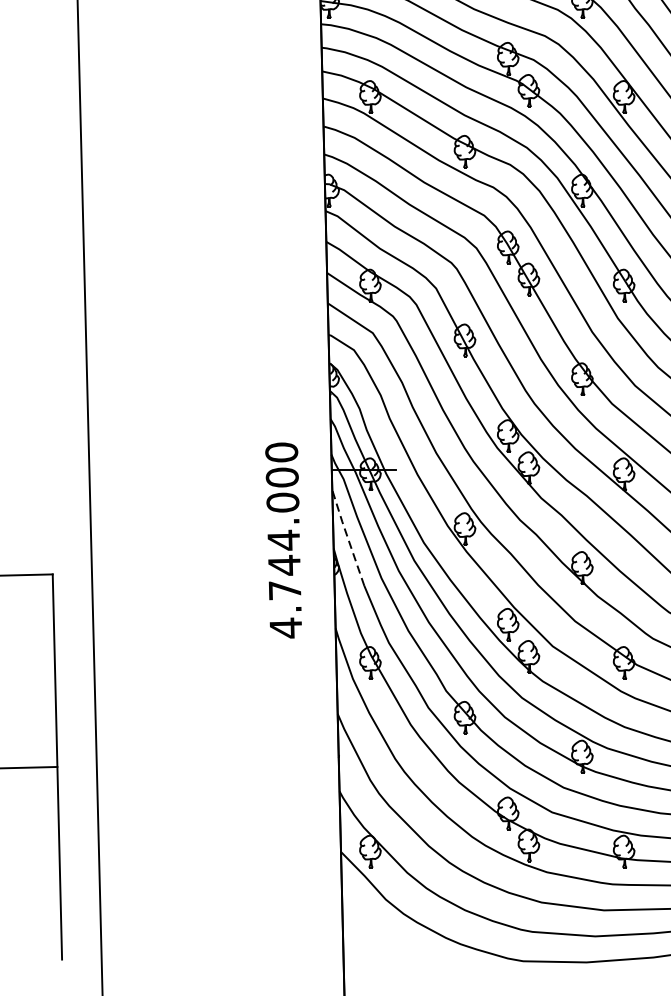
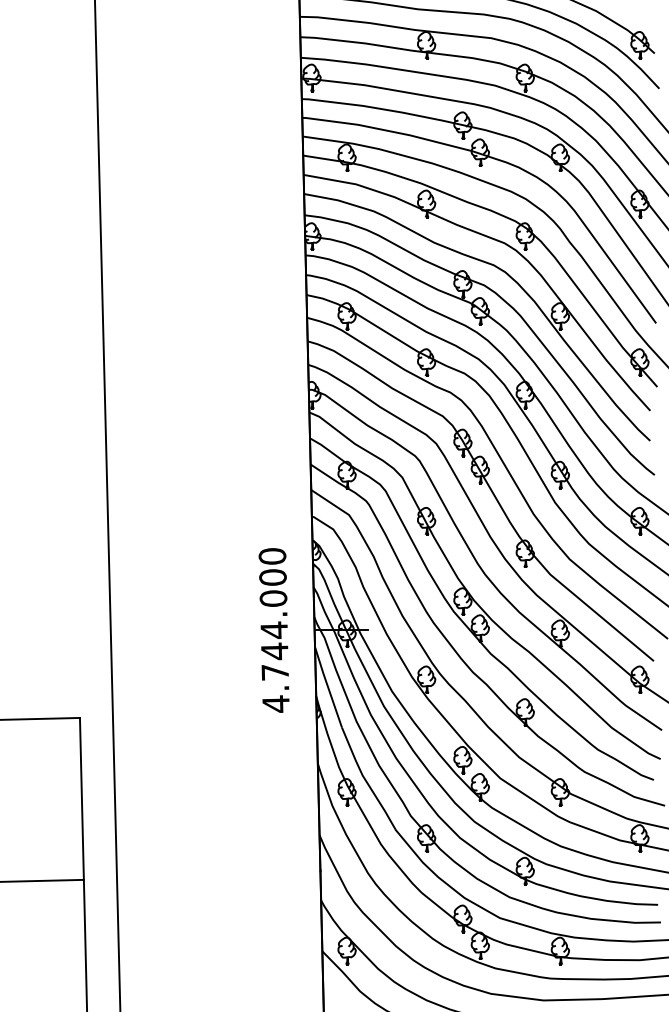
line: (347, 536) -> (327, 686), dashed -> solid
text: (282, 540) -> (273, 630), moved

